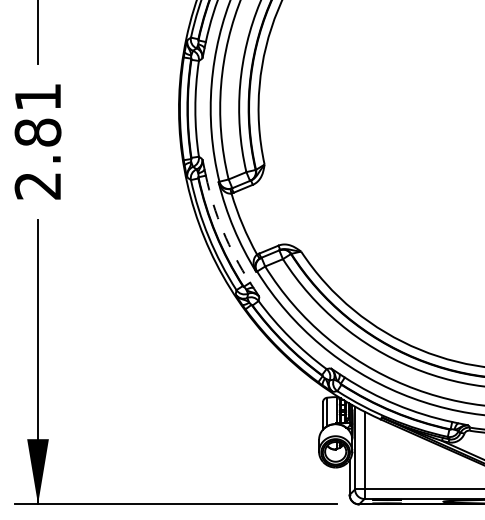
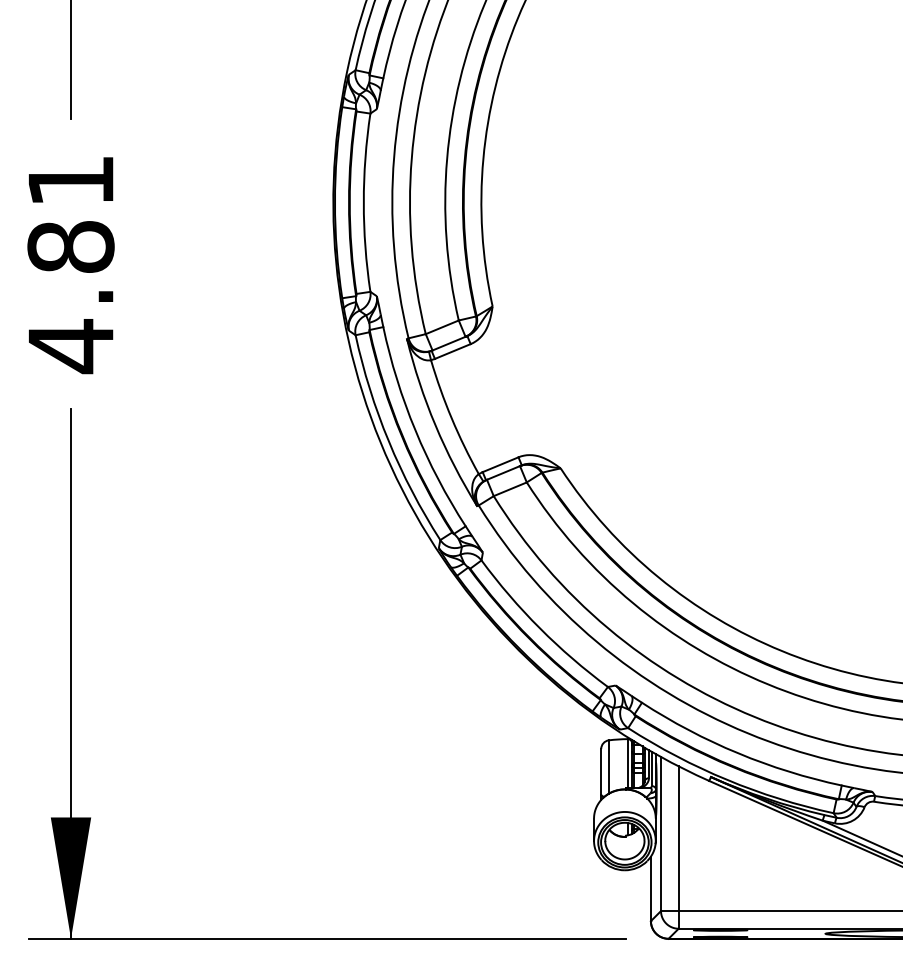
text: (37, 185) -> (69, 345), 2.81 -> 4.81
arc: (223, 231) -> (416, 430), dashed -> solid

